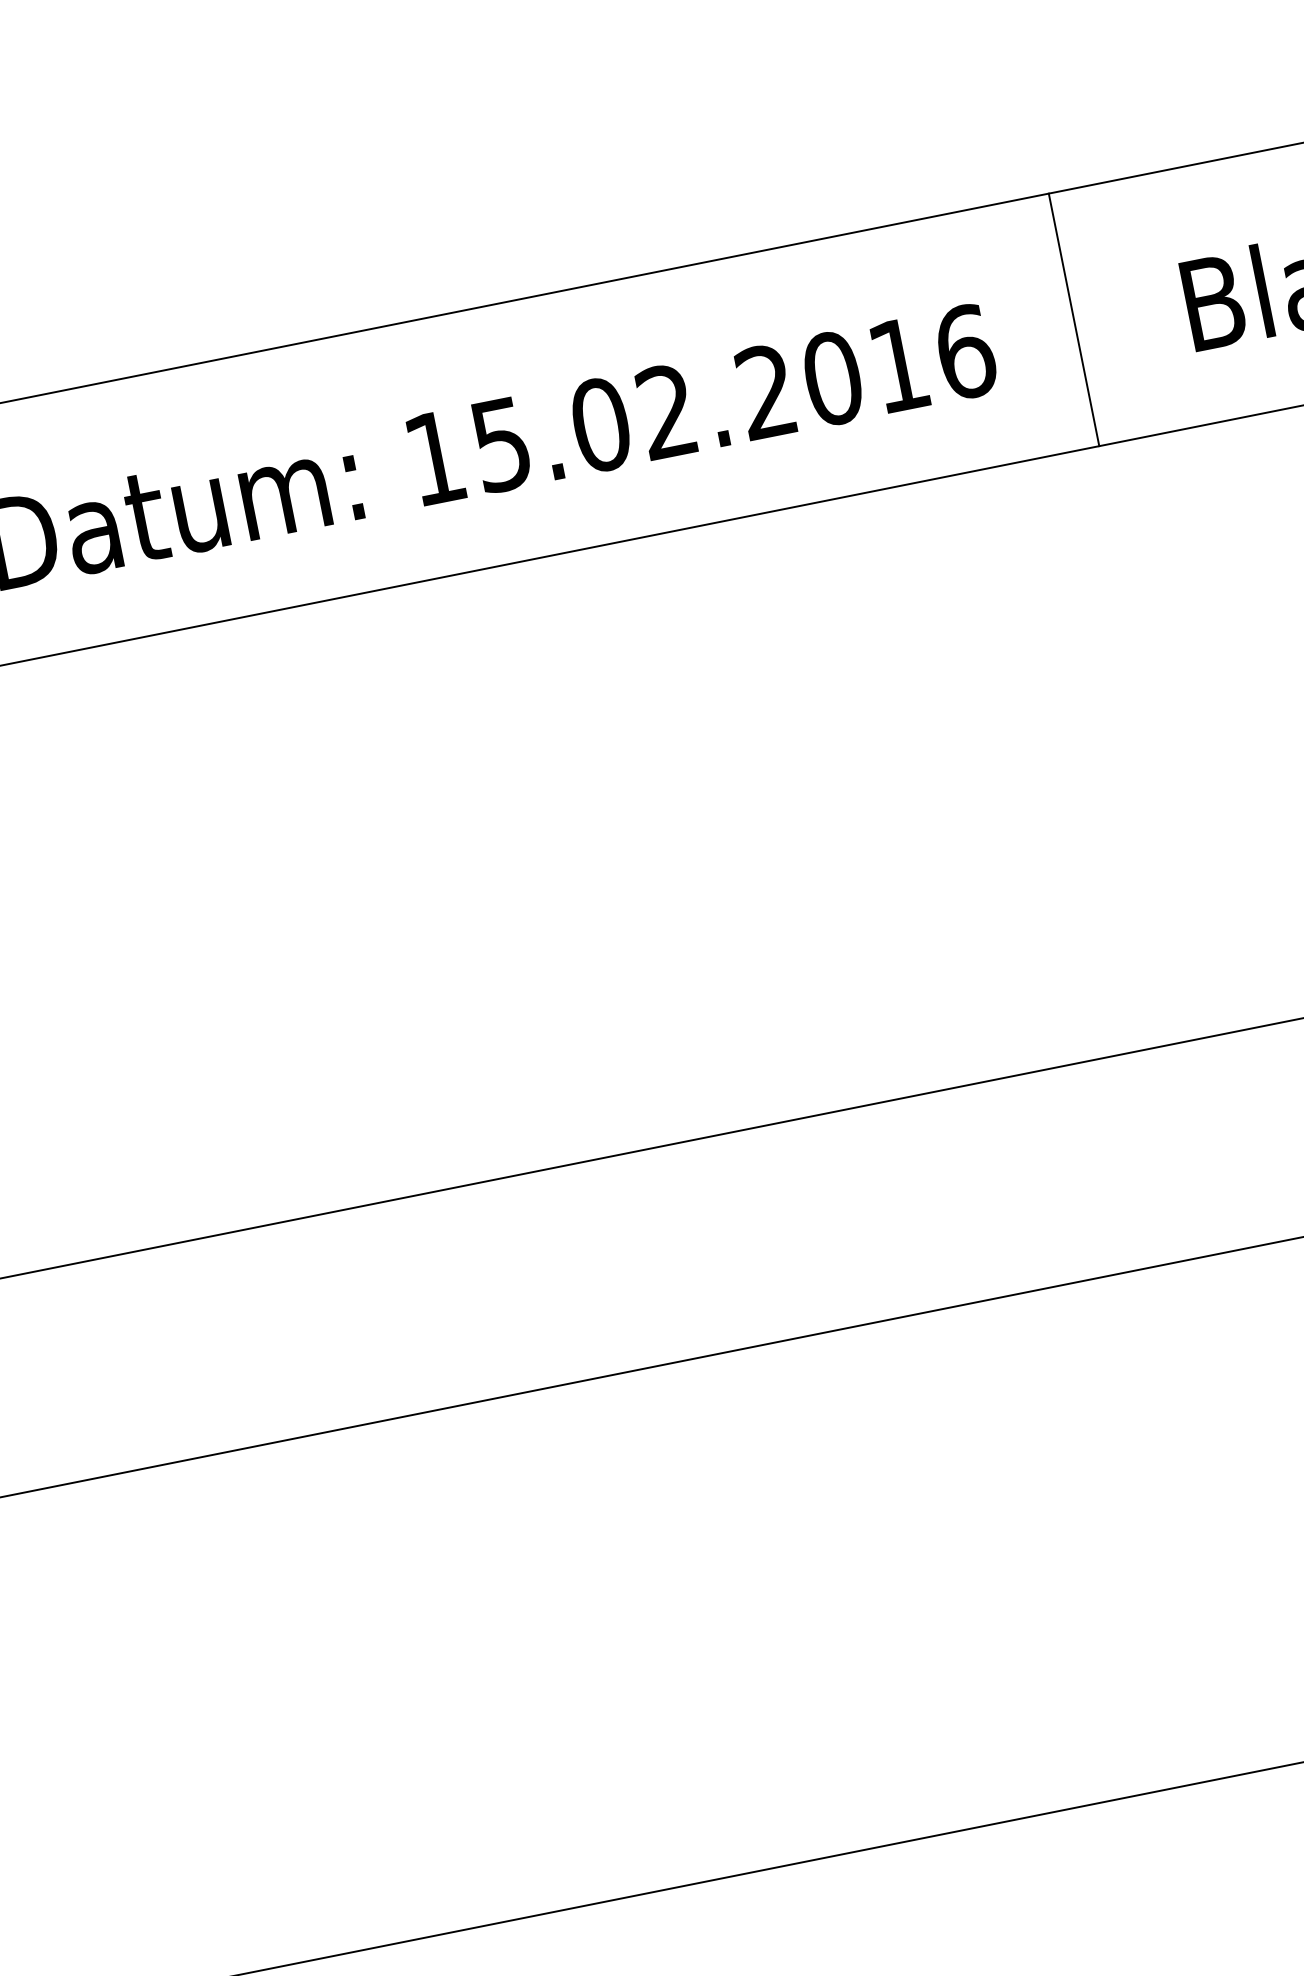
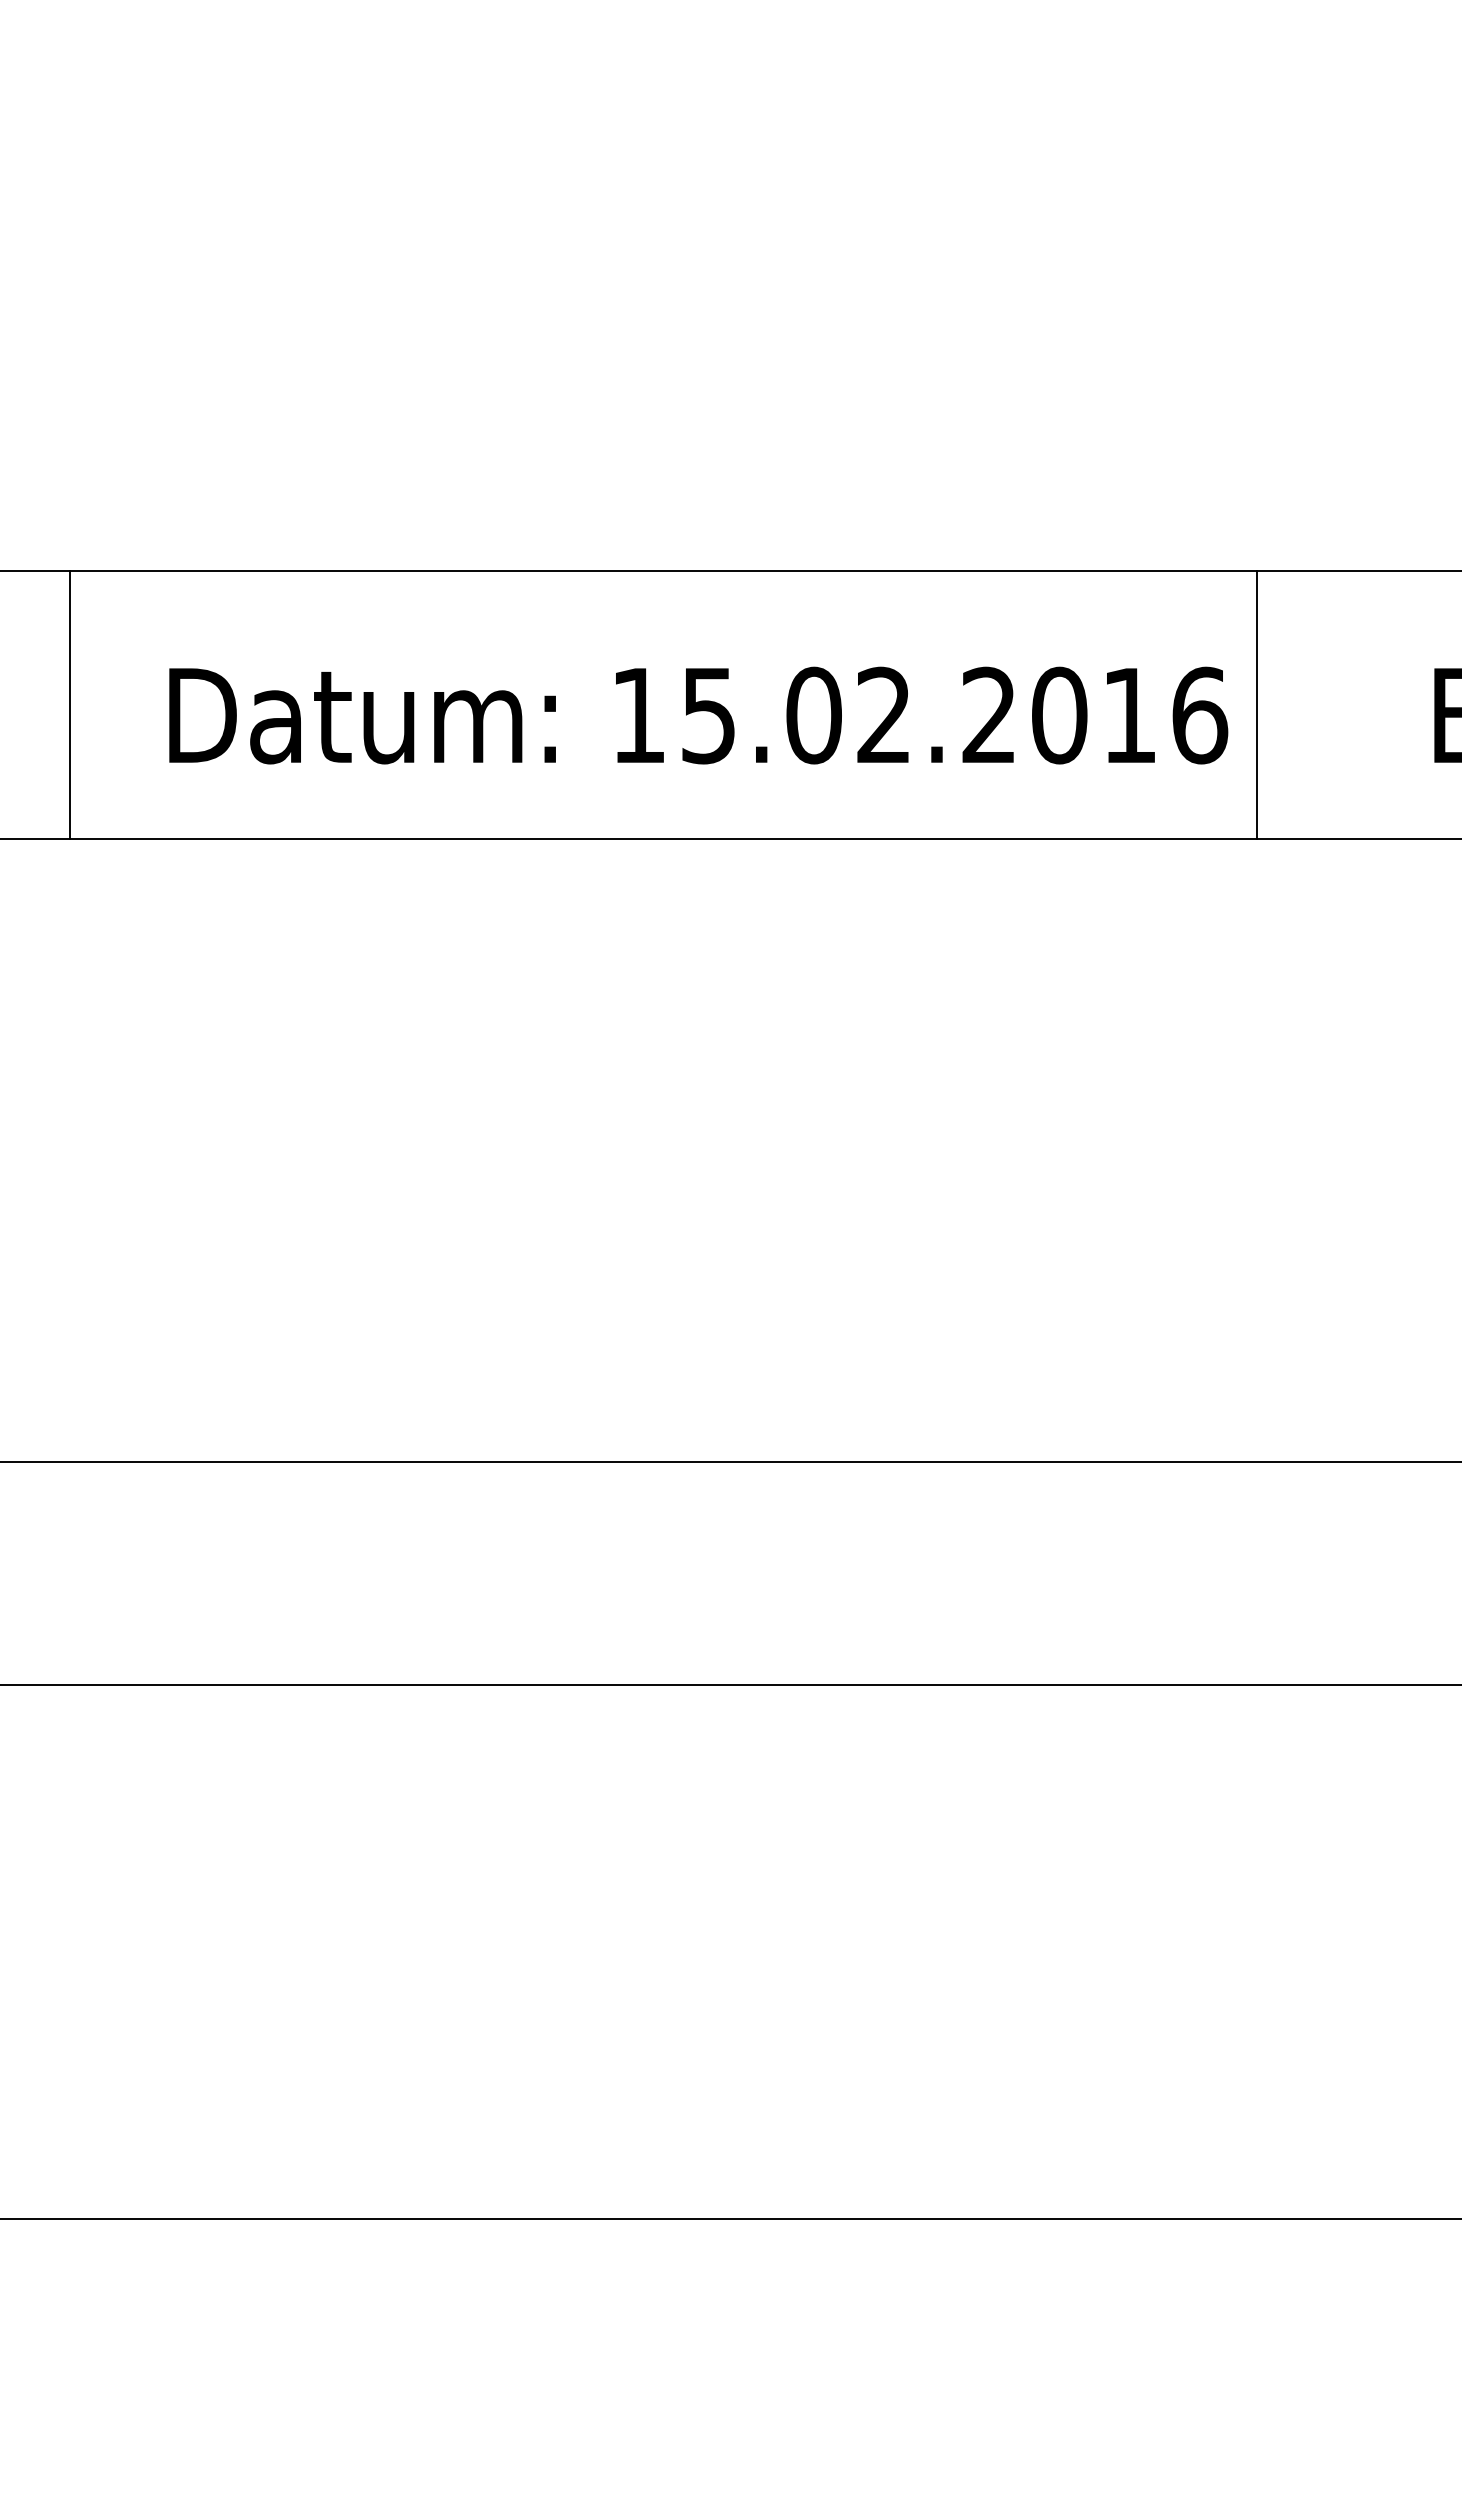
line: (1073, 319) -> (1256, 704), moved

